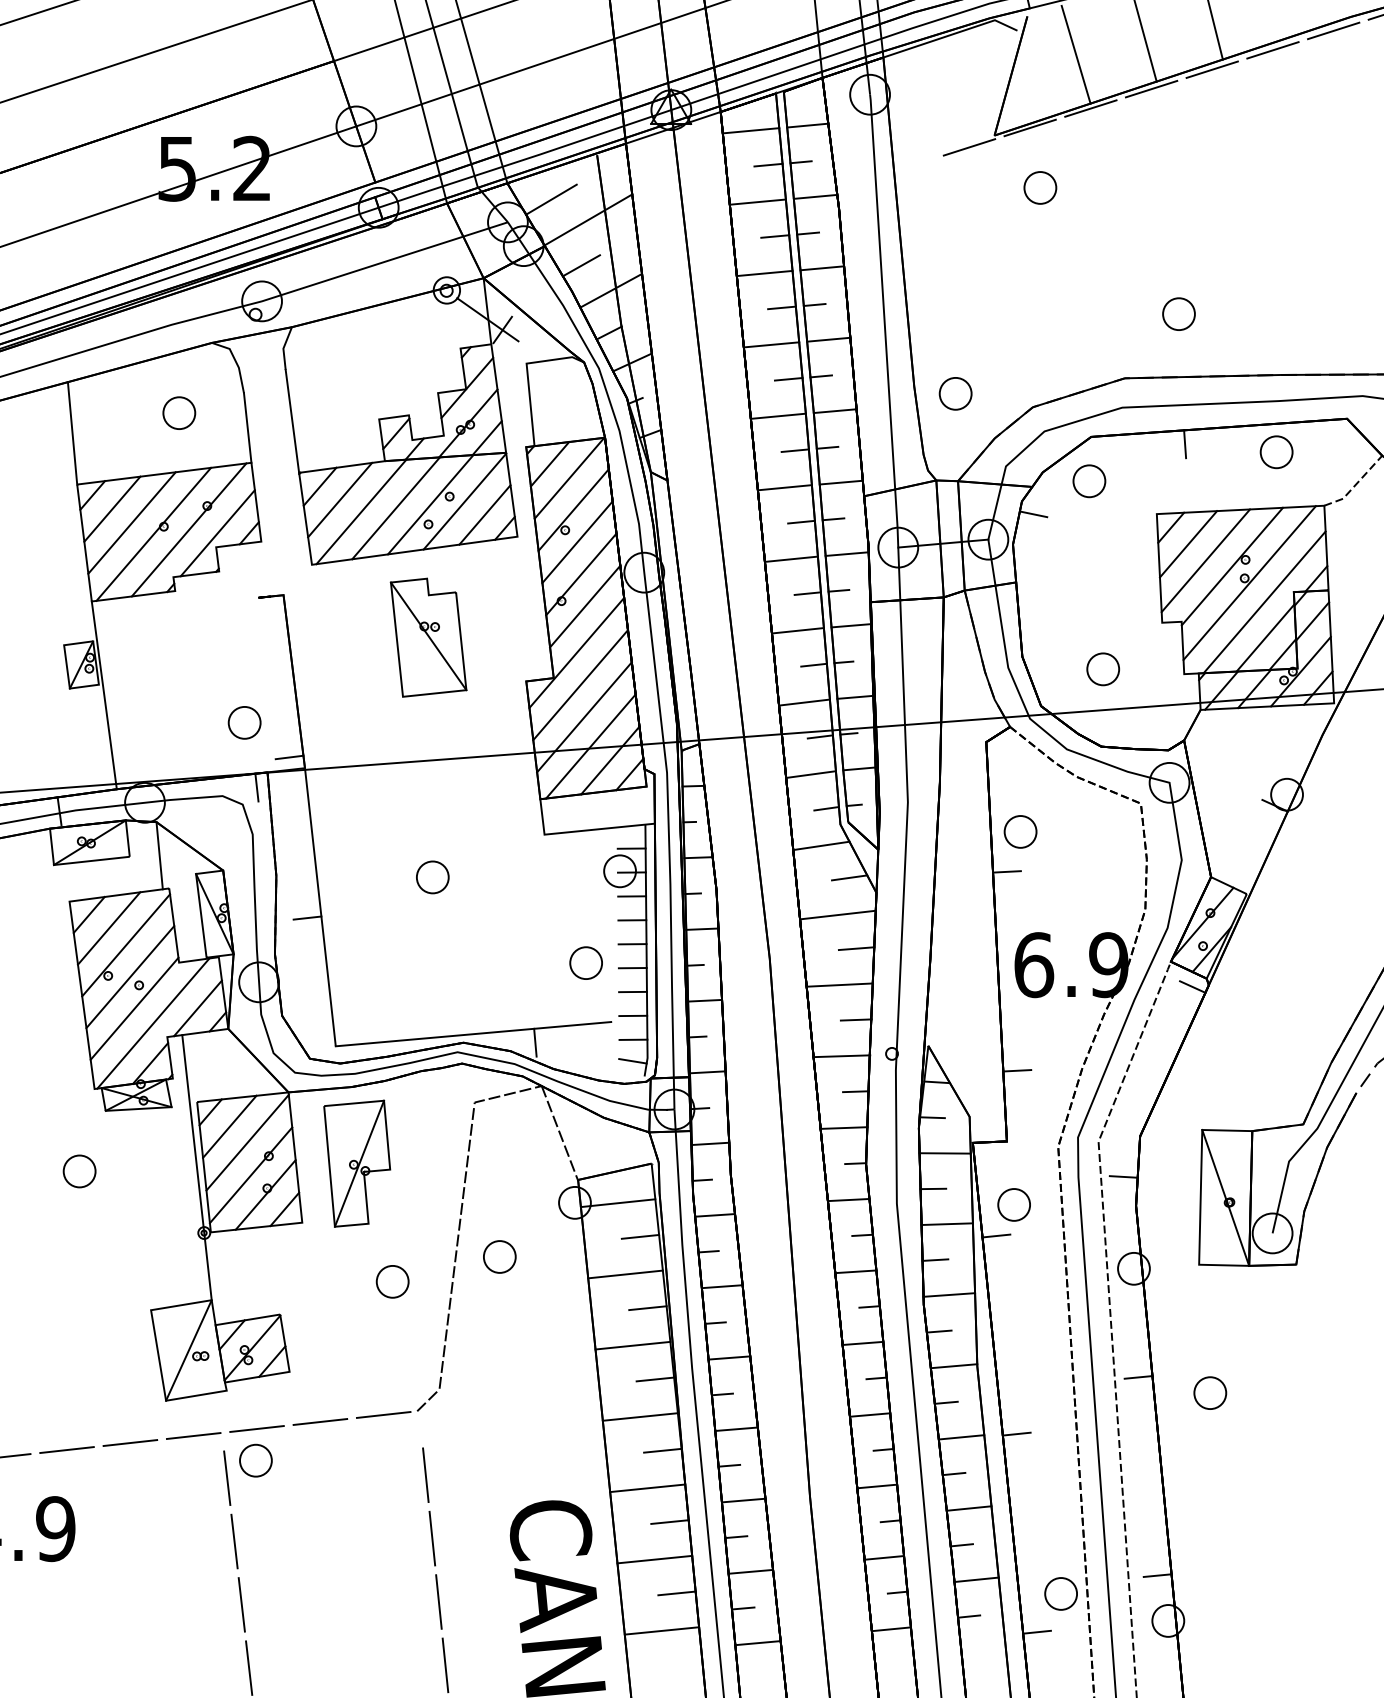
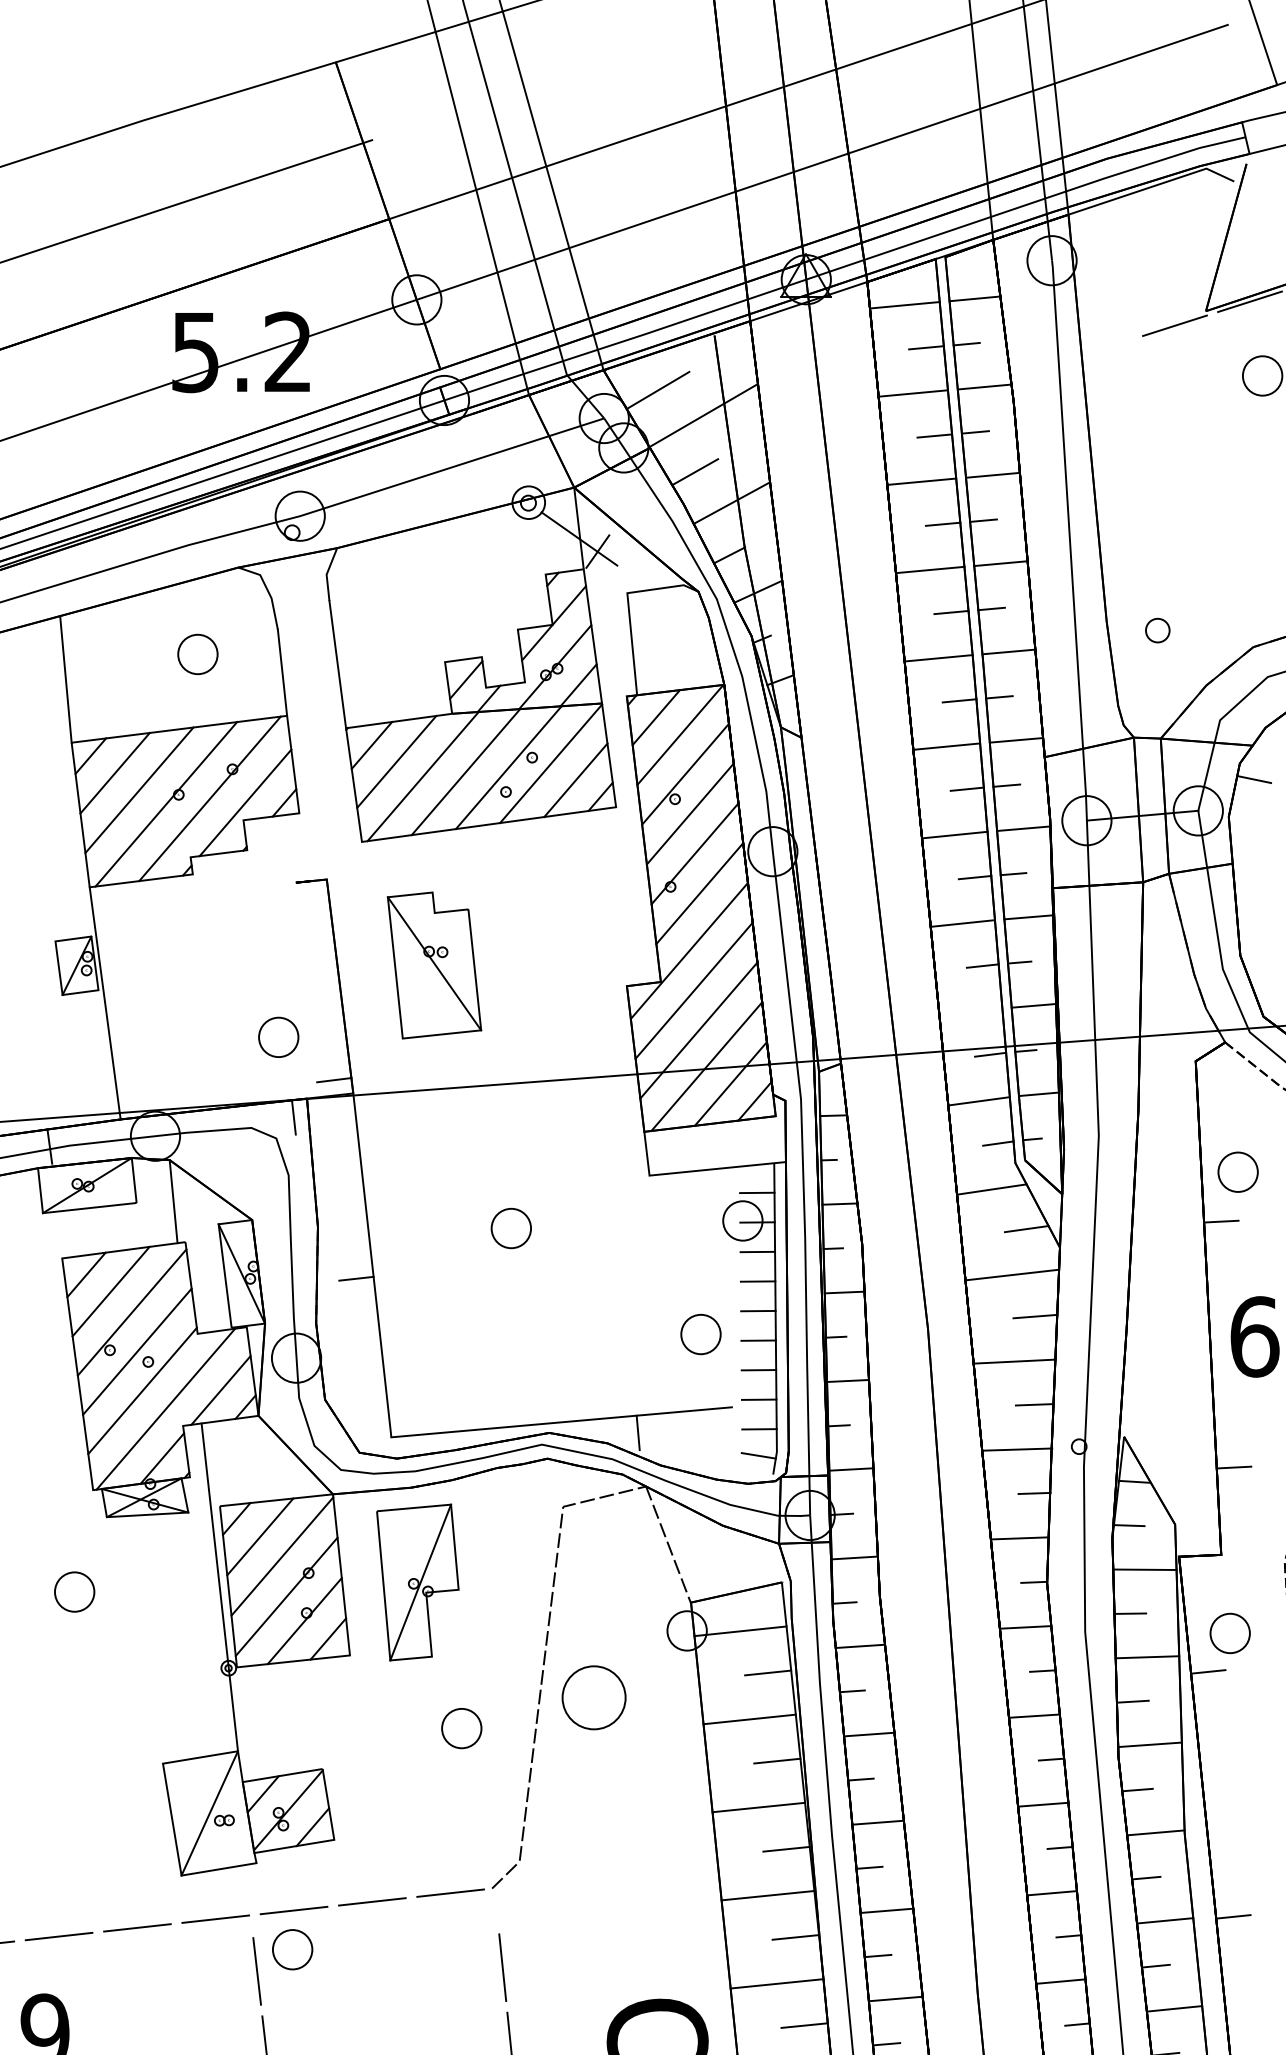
part: (955, 393) -> (1157, 630), size x0.6
part: (428, 637) -> (434, 965), moved
line: (804, 702) -> (970, 1012), removed
part: (499, 1256) -> (593, 1697), size x1.6

